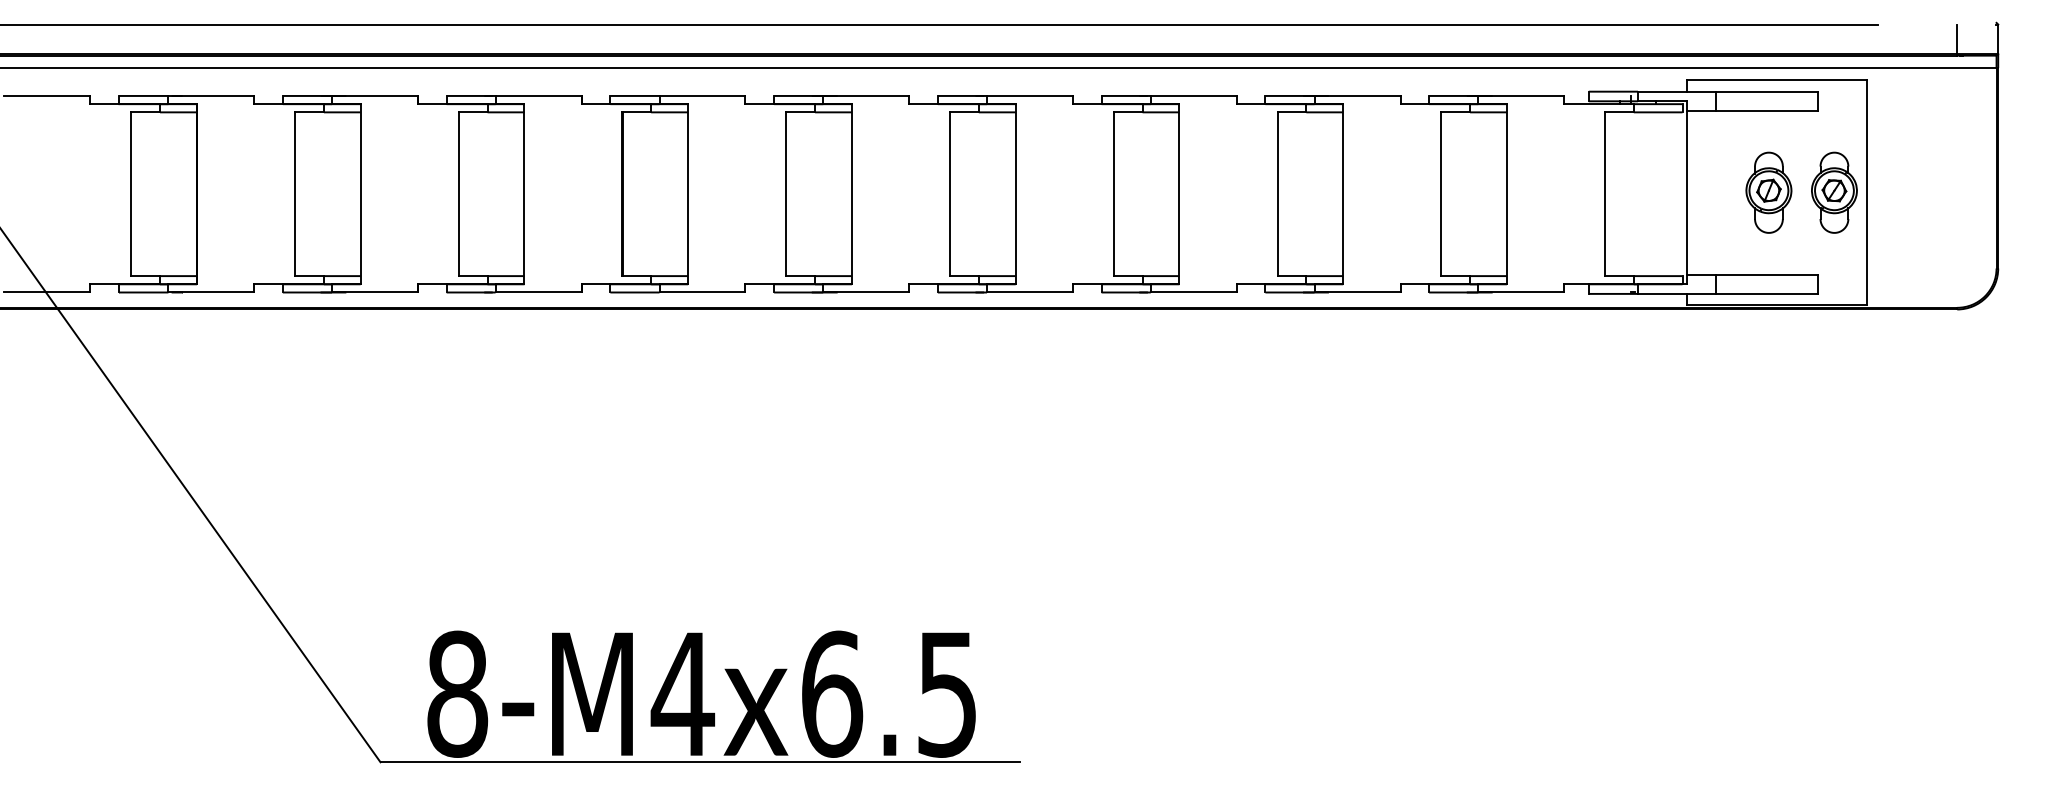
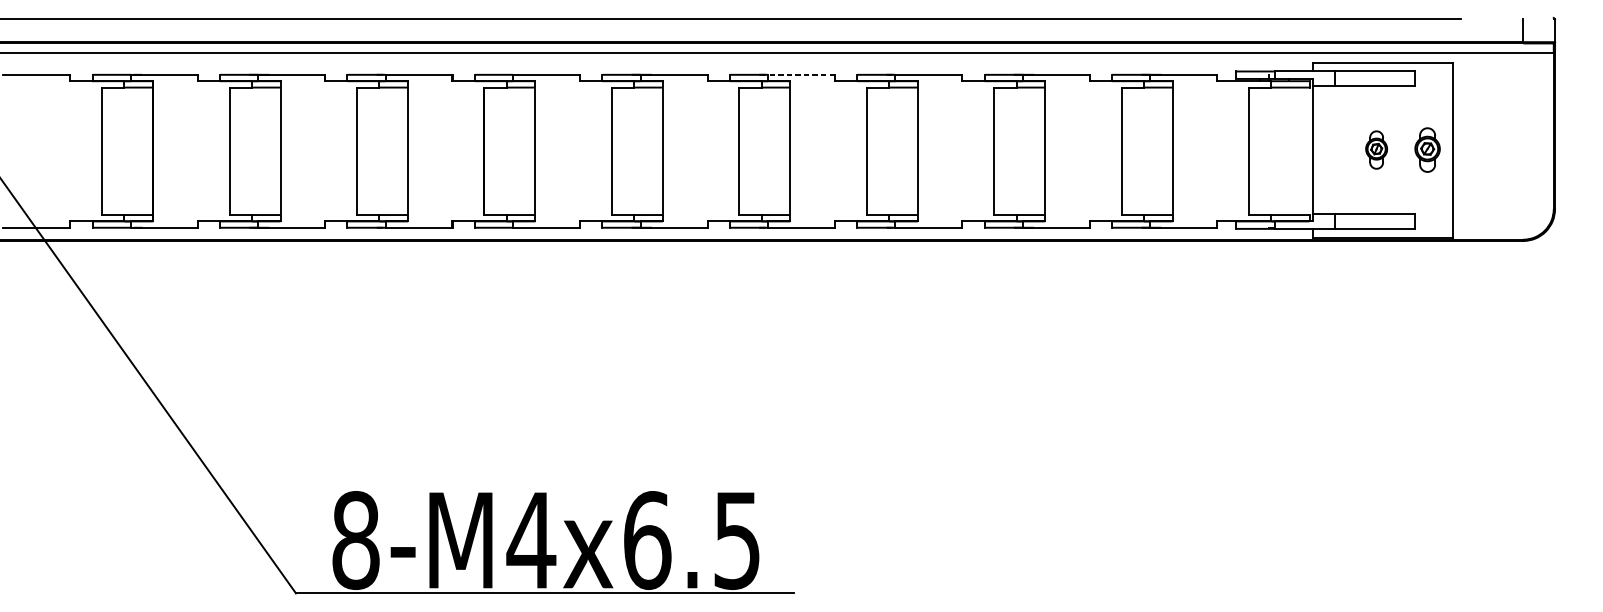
line: (1029, 95) -> (801, 74), solid -> dashed
part: (1768, 192) -> (1376, 149), size x0.6
part: (1834, 192) -> (1427, 149), size x0.7

